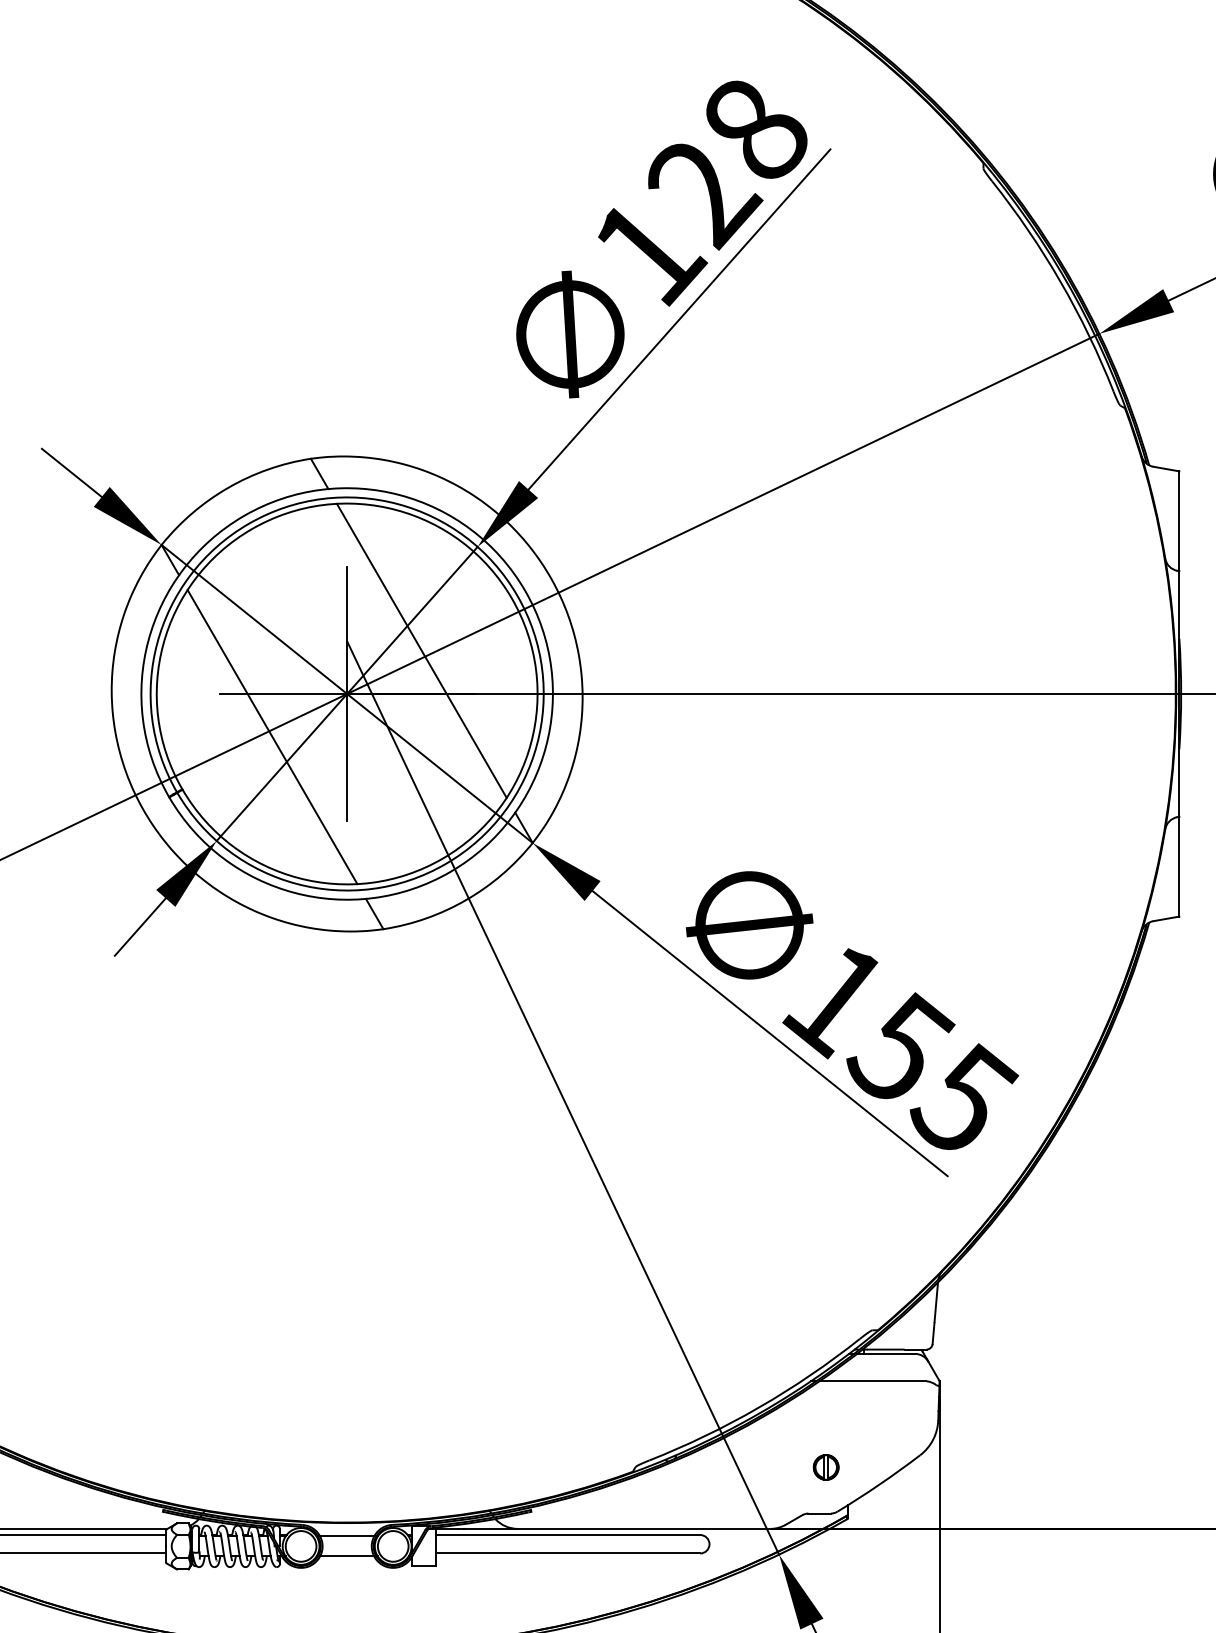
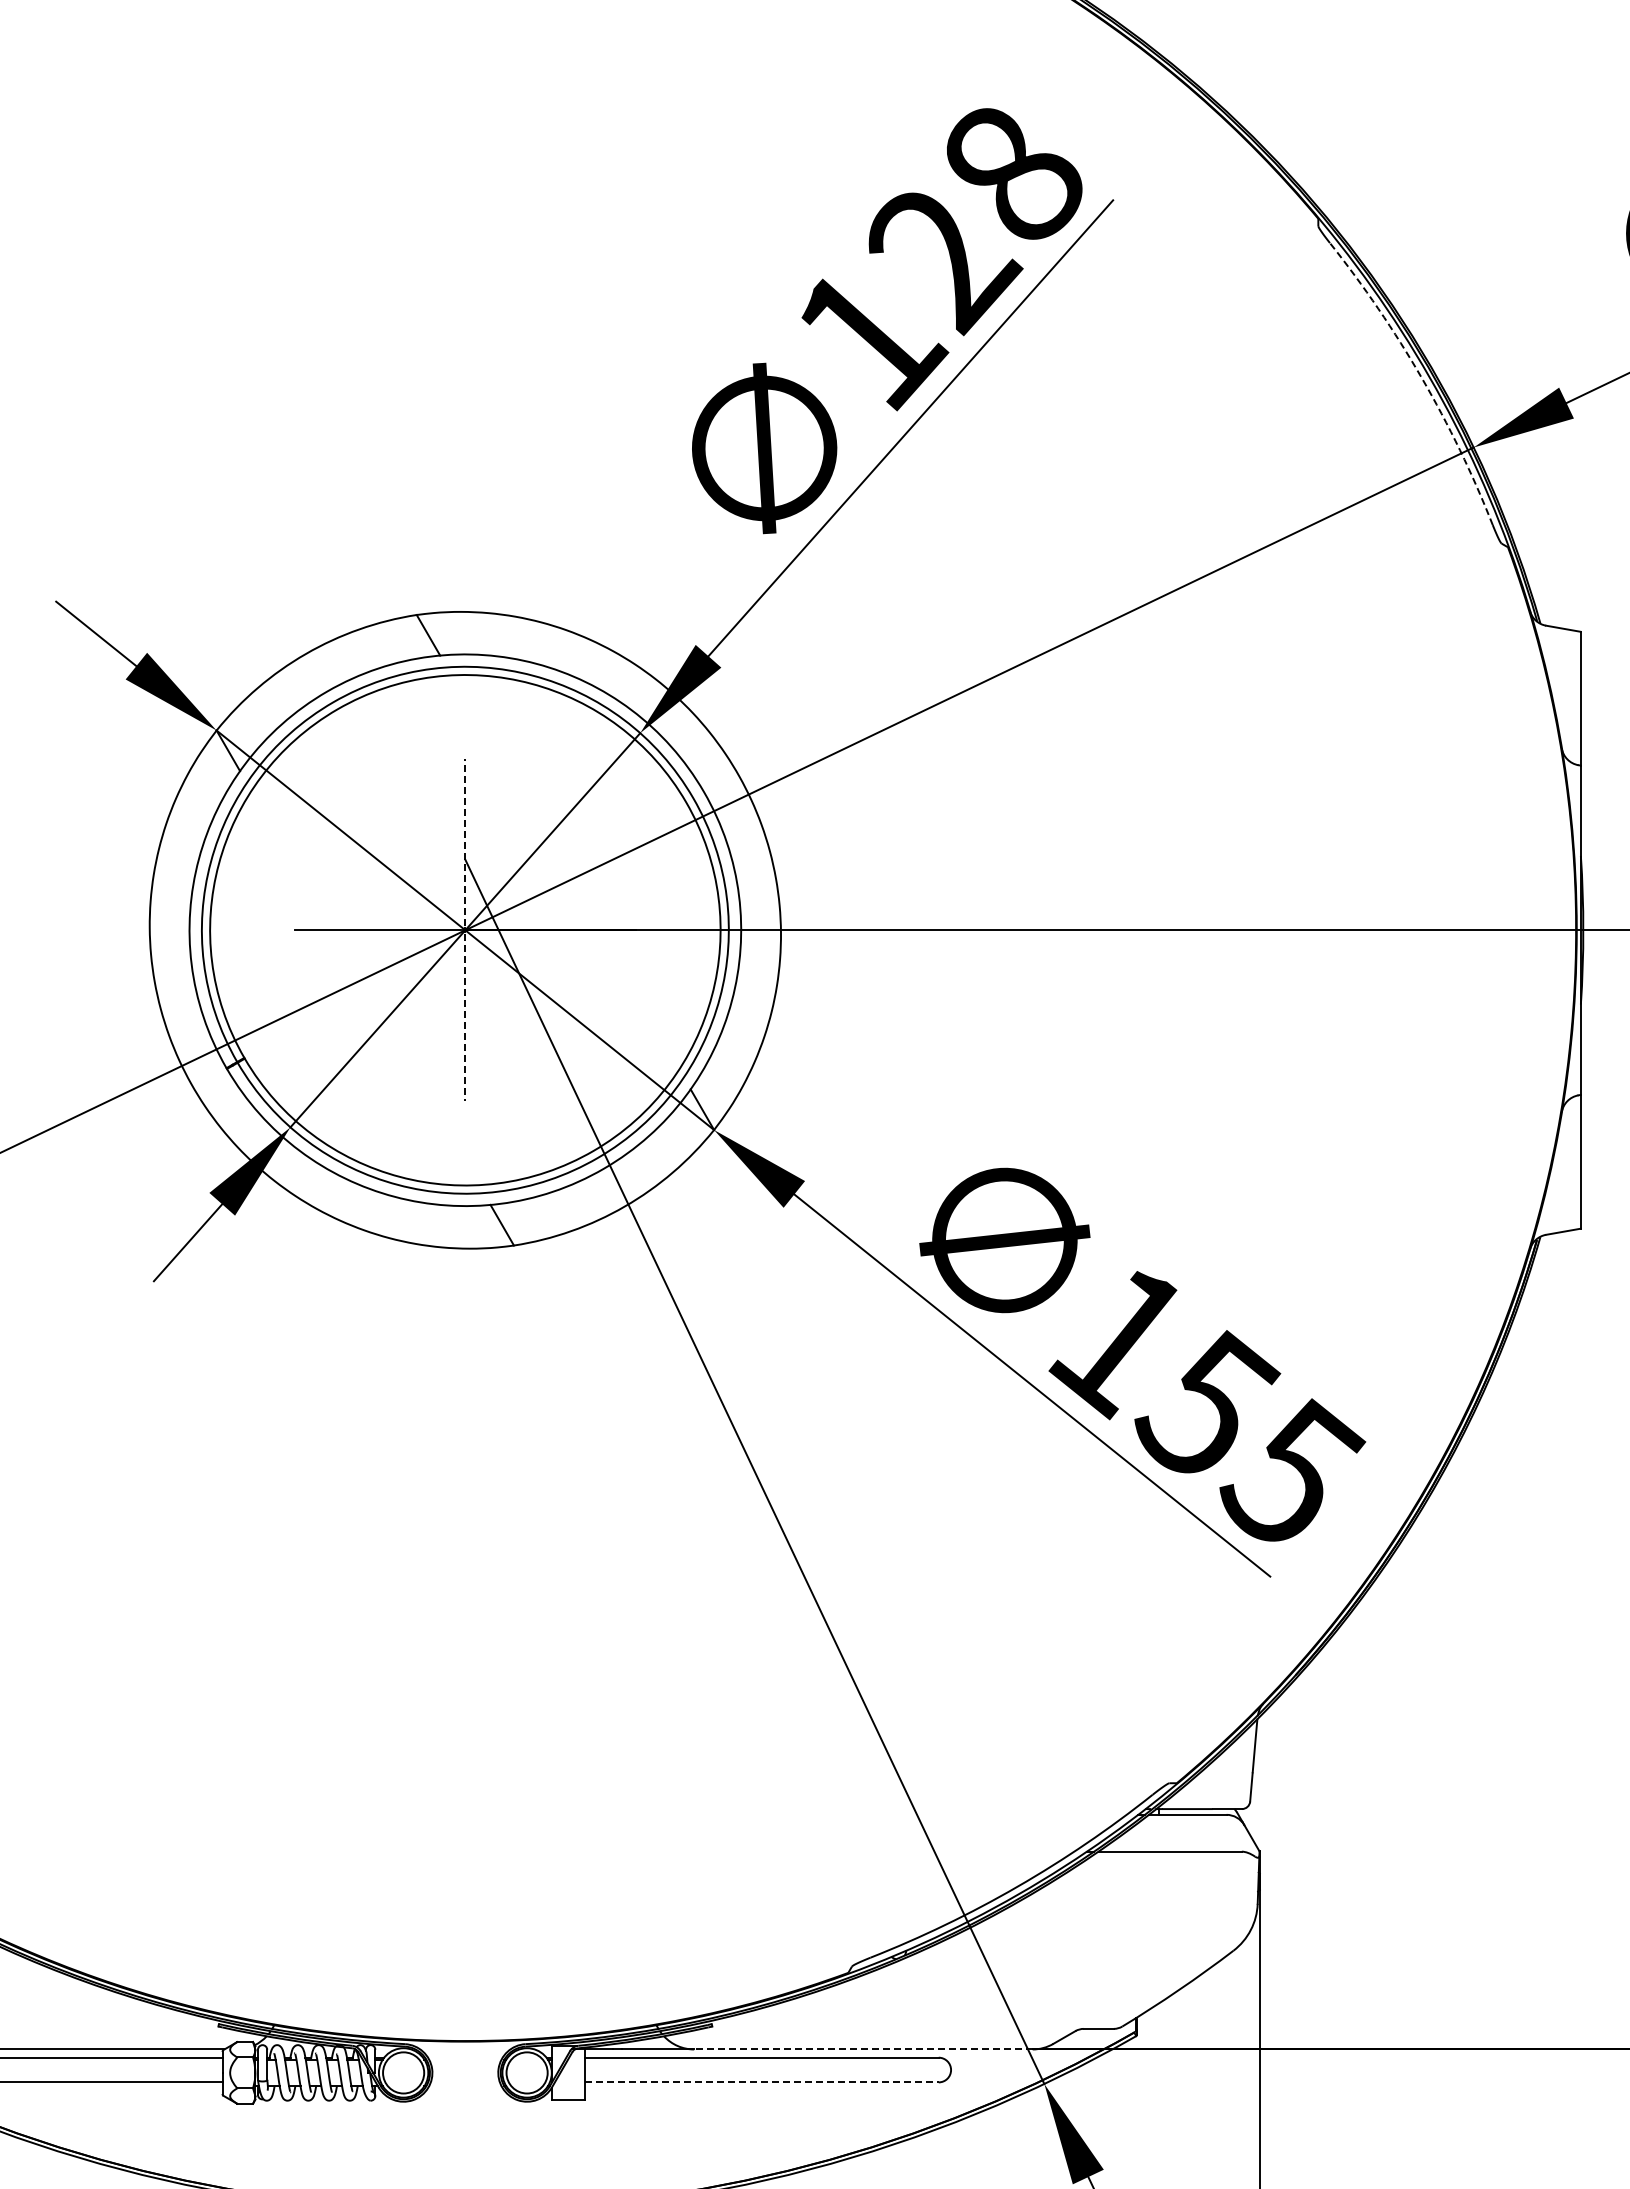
arc: (1060, 282) -> (1421, 378), solid -> dashed
line: (347, 628) -> (465, 842), solid -> dashed
line: (421, 650) -> (565, 872), removed
line: (272, 736) -> (365, 987), removed
line: (347, 759) -> (465, 1018), solid -> dashed
part: (826, 1467) -> (1107, 1966), removed
line: (643, 1528) -> (862, 2049), solid -> dashed
line: (347, 1536) -> (465, 2059), removed
line: (568, 1553) -> (761, 2082), solid -> dashed
line: (347, 1556) -> (465, 2086), removed

